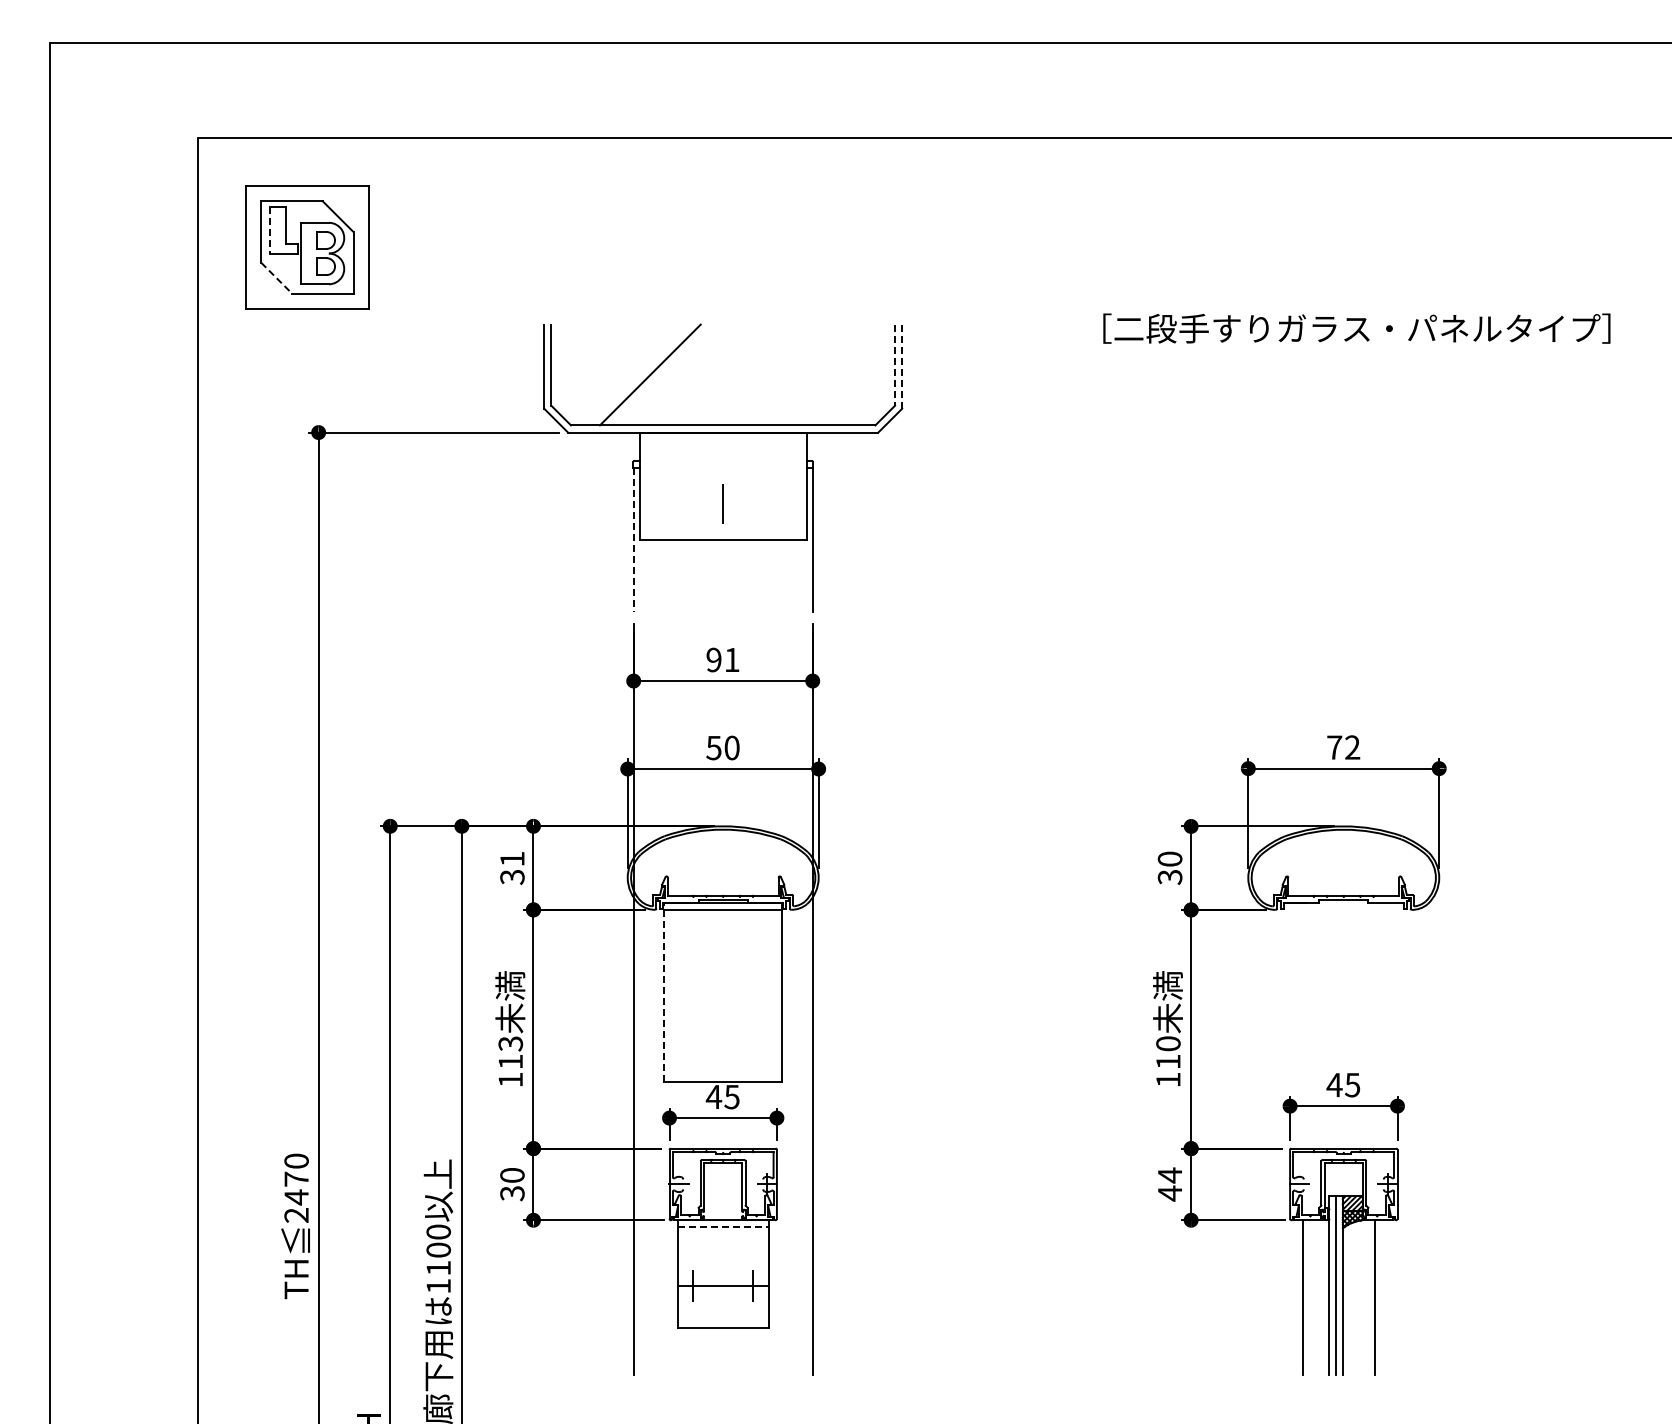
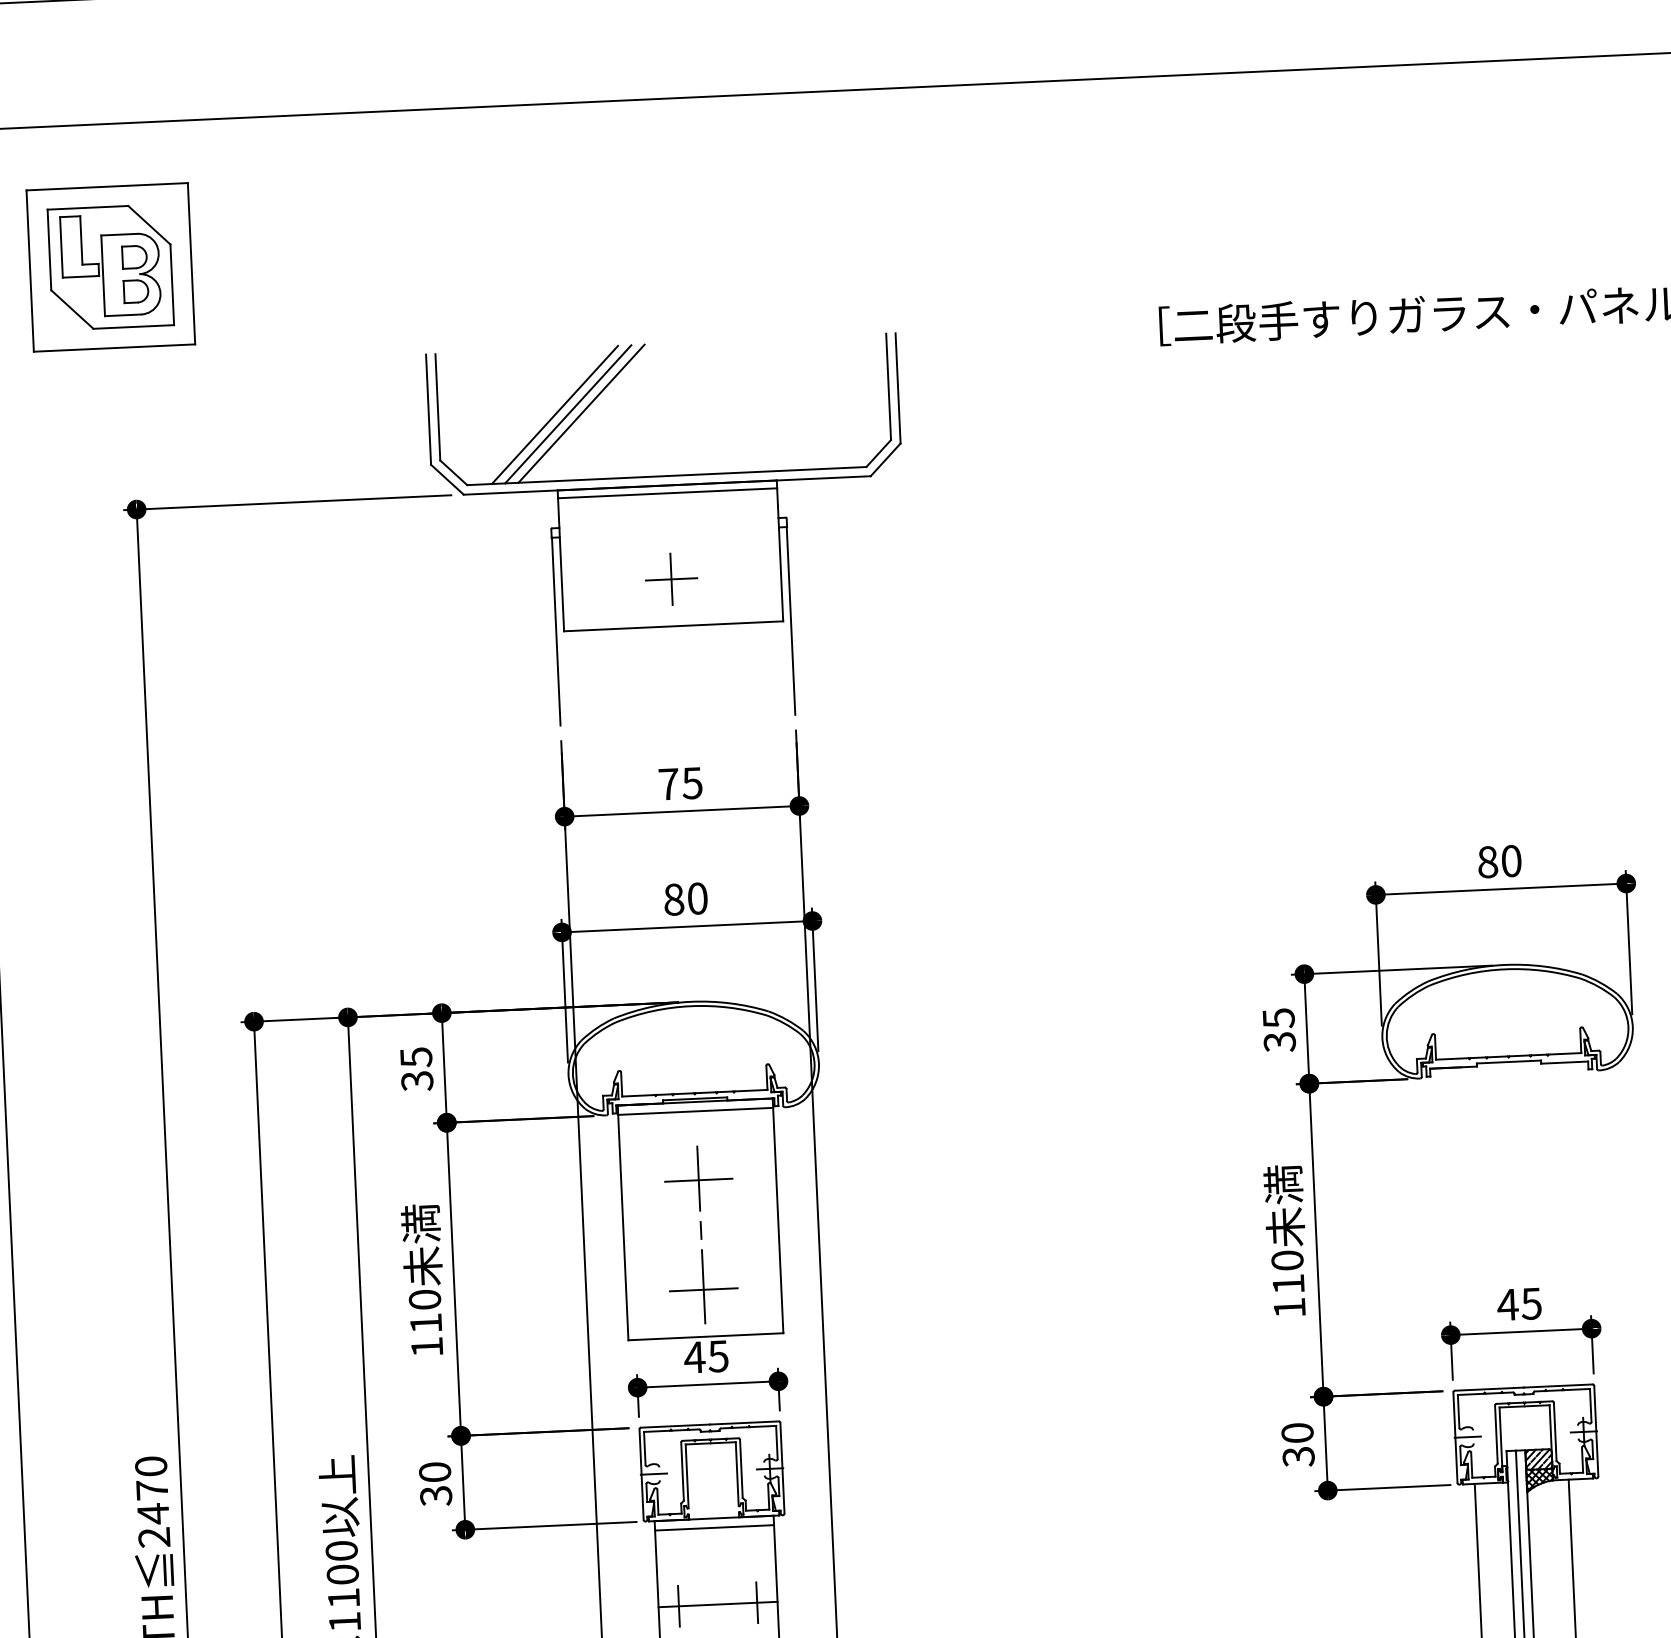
line: (270, 230) -> (61, 247), dashed -> solid
line: (276, 278) -> (72, 310), dashed -> solid
line: (895, 365) -> (889, 387), dashed -> solid
line: (902, 367) -> (898, 389), dashed -> solid
line: (639, 374) -> (554, 414), added
line: (660, 374) -> (581, 413), added
line: (722, 438) -> (666, 493), added
line: (722, 504) -> (670, 579), added
line: (633, 539) -> (555, 631), dashed -> solid
text: (722, 659) -> (679, 783), 91 -> 75
text: (713, 747) -> (673, 899), 50 -> 80
text: (1343, 747) -> (1499, 861), 72 -> 80
text: (512, 858) -> (416, 1056), 31 -> 35
text: (1169, 859) -> (1277, 1018), 30 -> 35
line: (664, 992) -> (623, 1223), dashed -> solid
part: (723, 1003) -> (701, 1234), added
text: (510, 1043) -> (424, 1299), 113 -> 110
text: (1169, 1184) -> (1297, 1445), 44 -> 30
line: (723, 1227) -> (714, 1527), dashed -> solid

